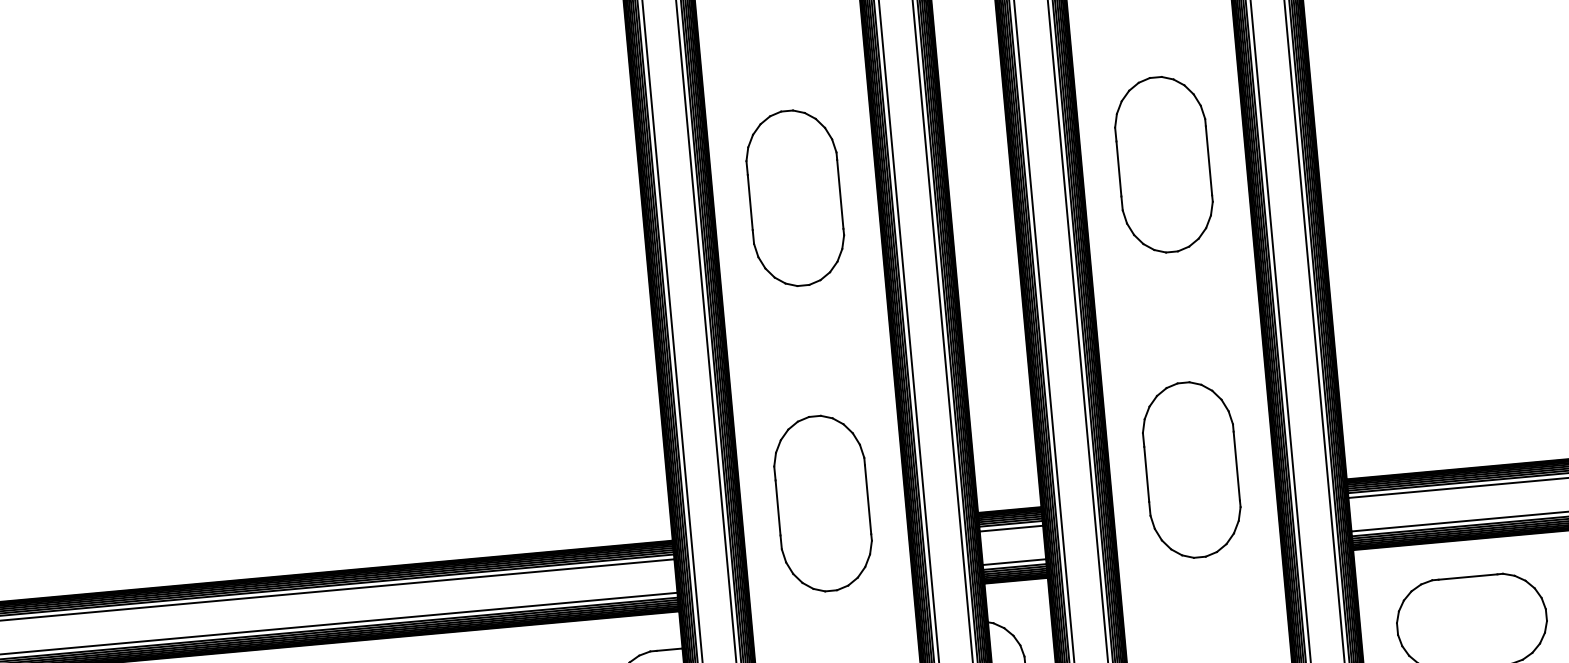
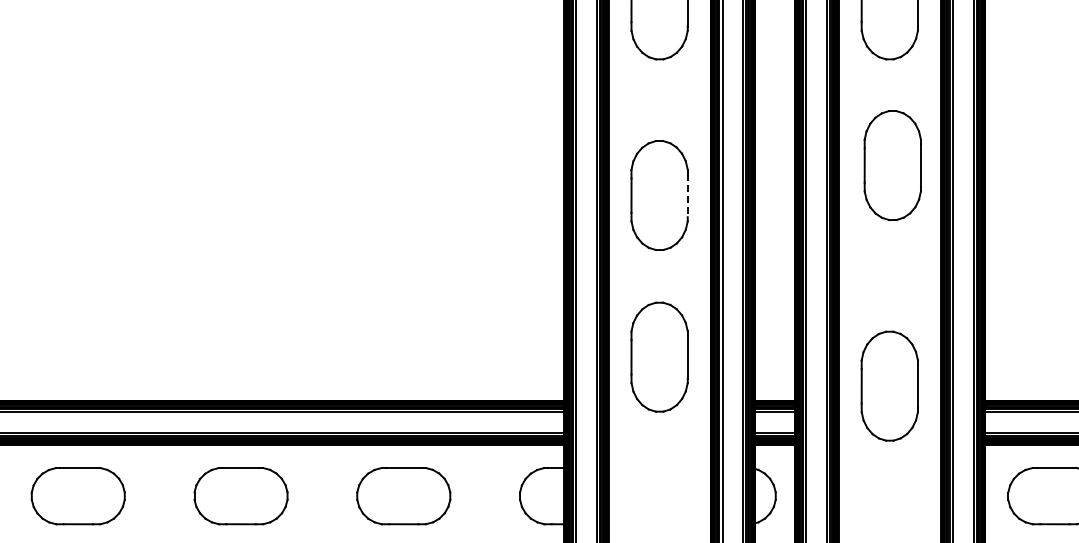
part: (1163, 164) -> (892, 165), moved
line: (839, 194) -> (687, 195), solid -> dashed
part: (822, 502) -> (659, 356), moved

